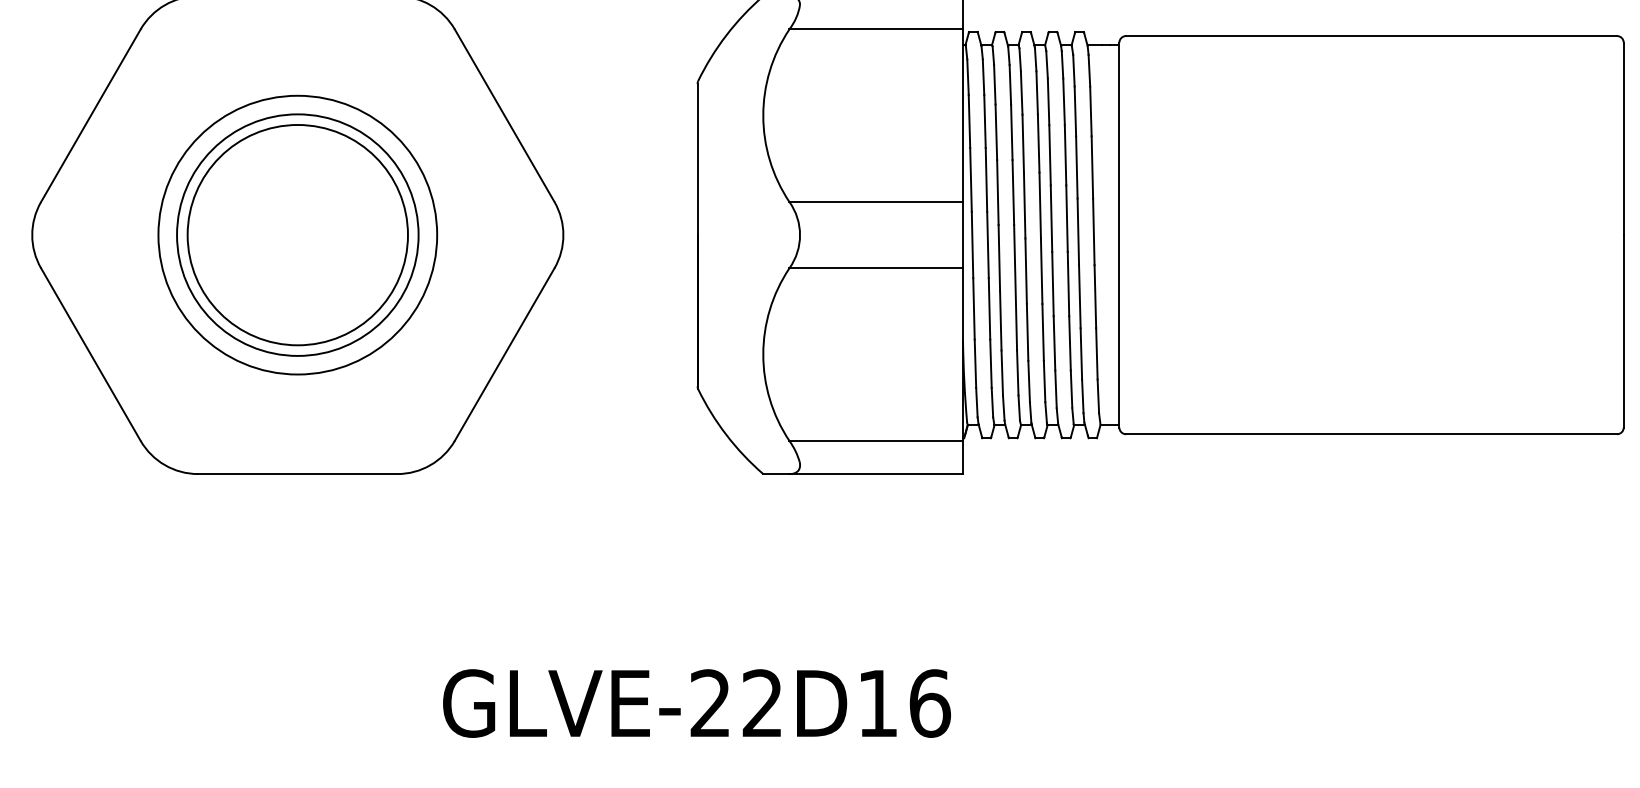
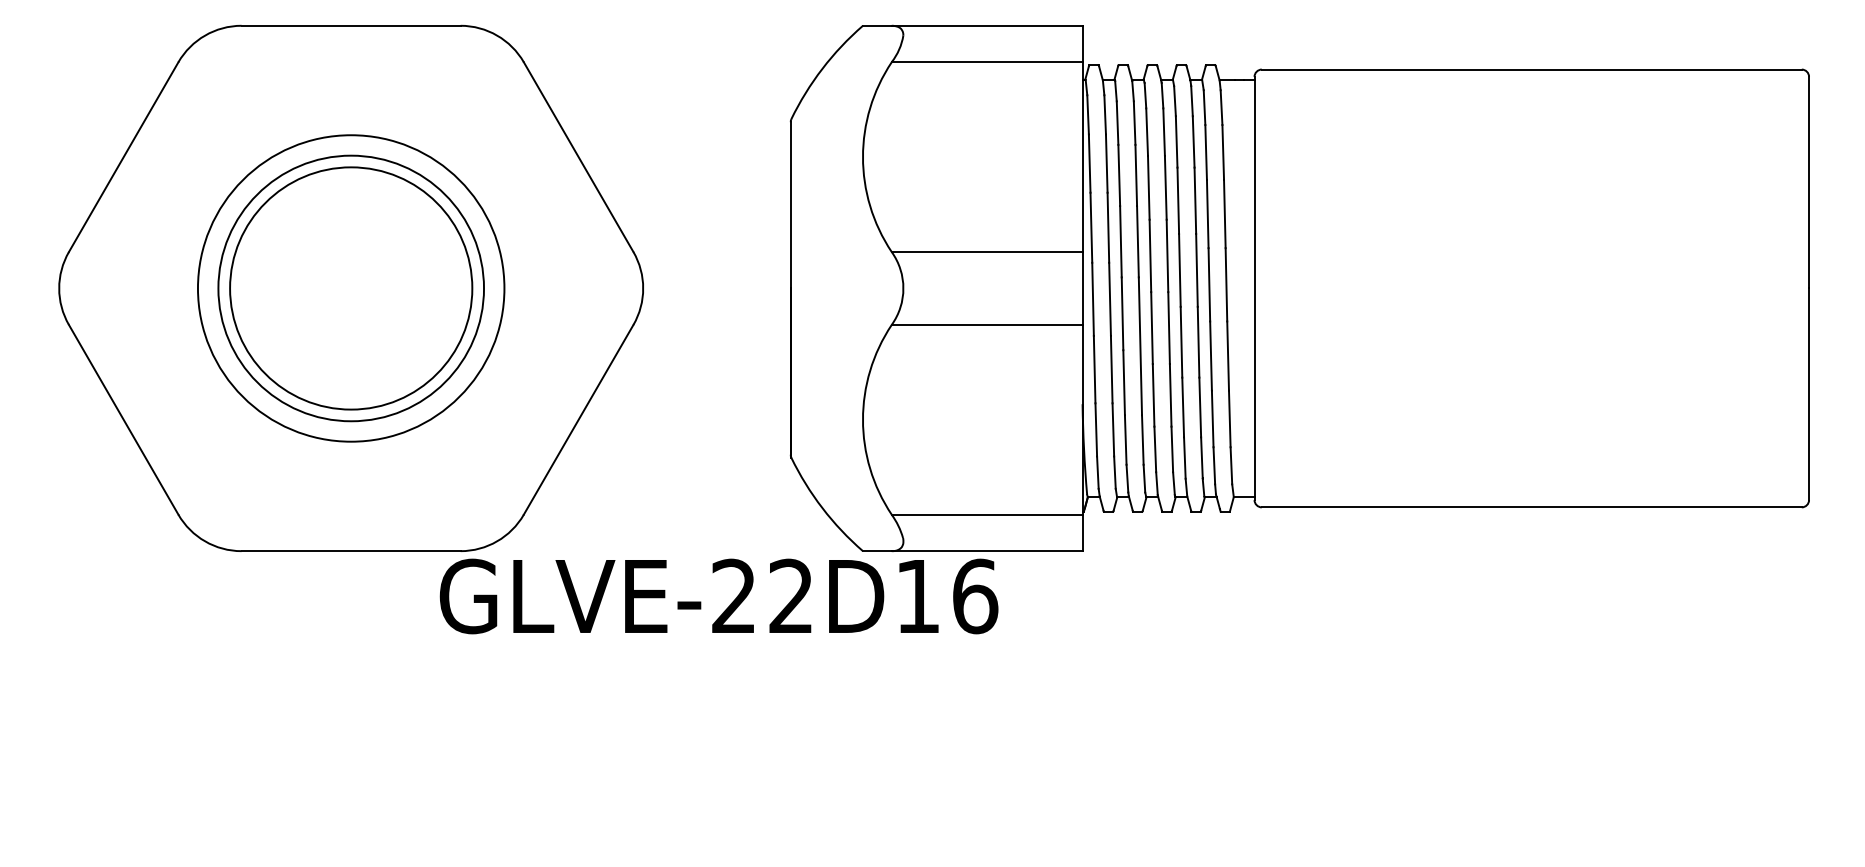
text: (696, 703) -> (718, 596), moved

